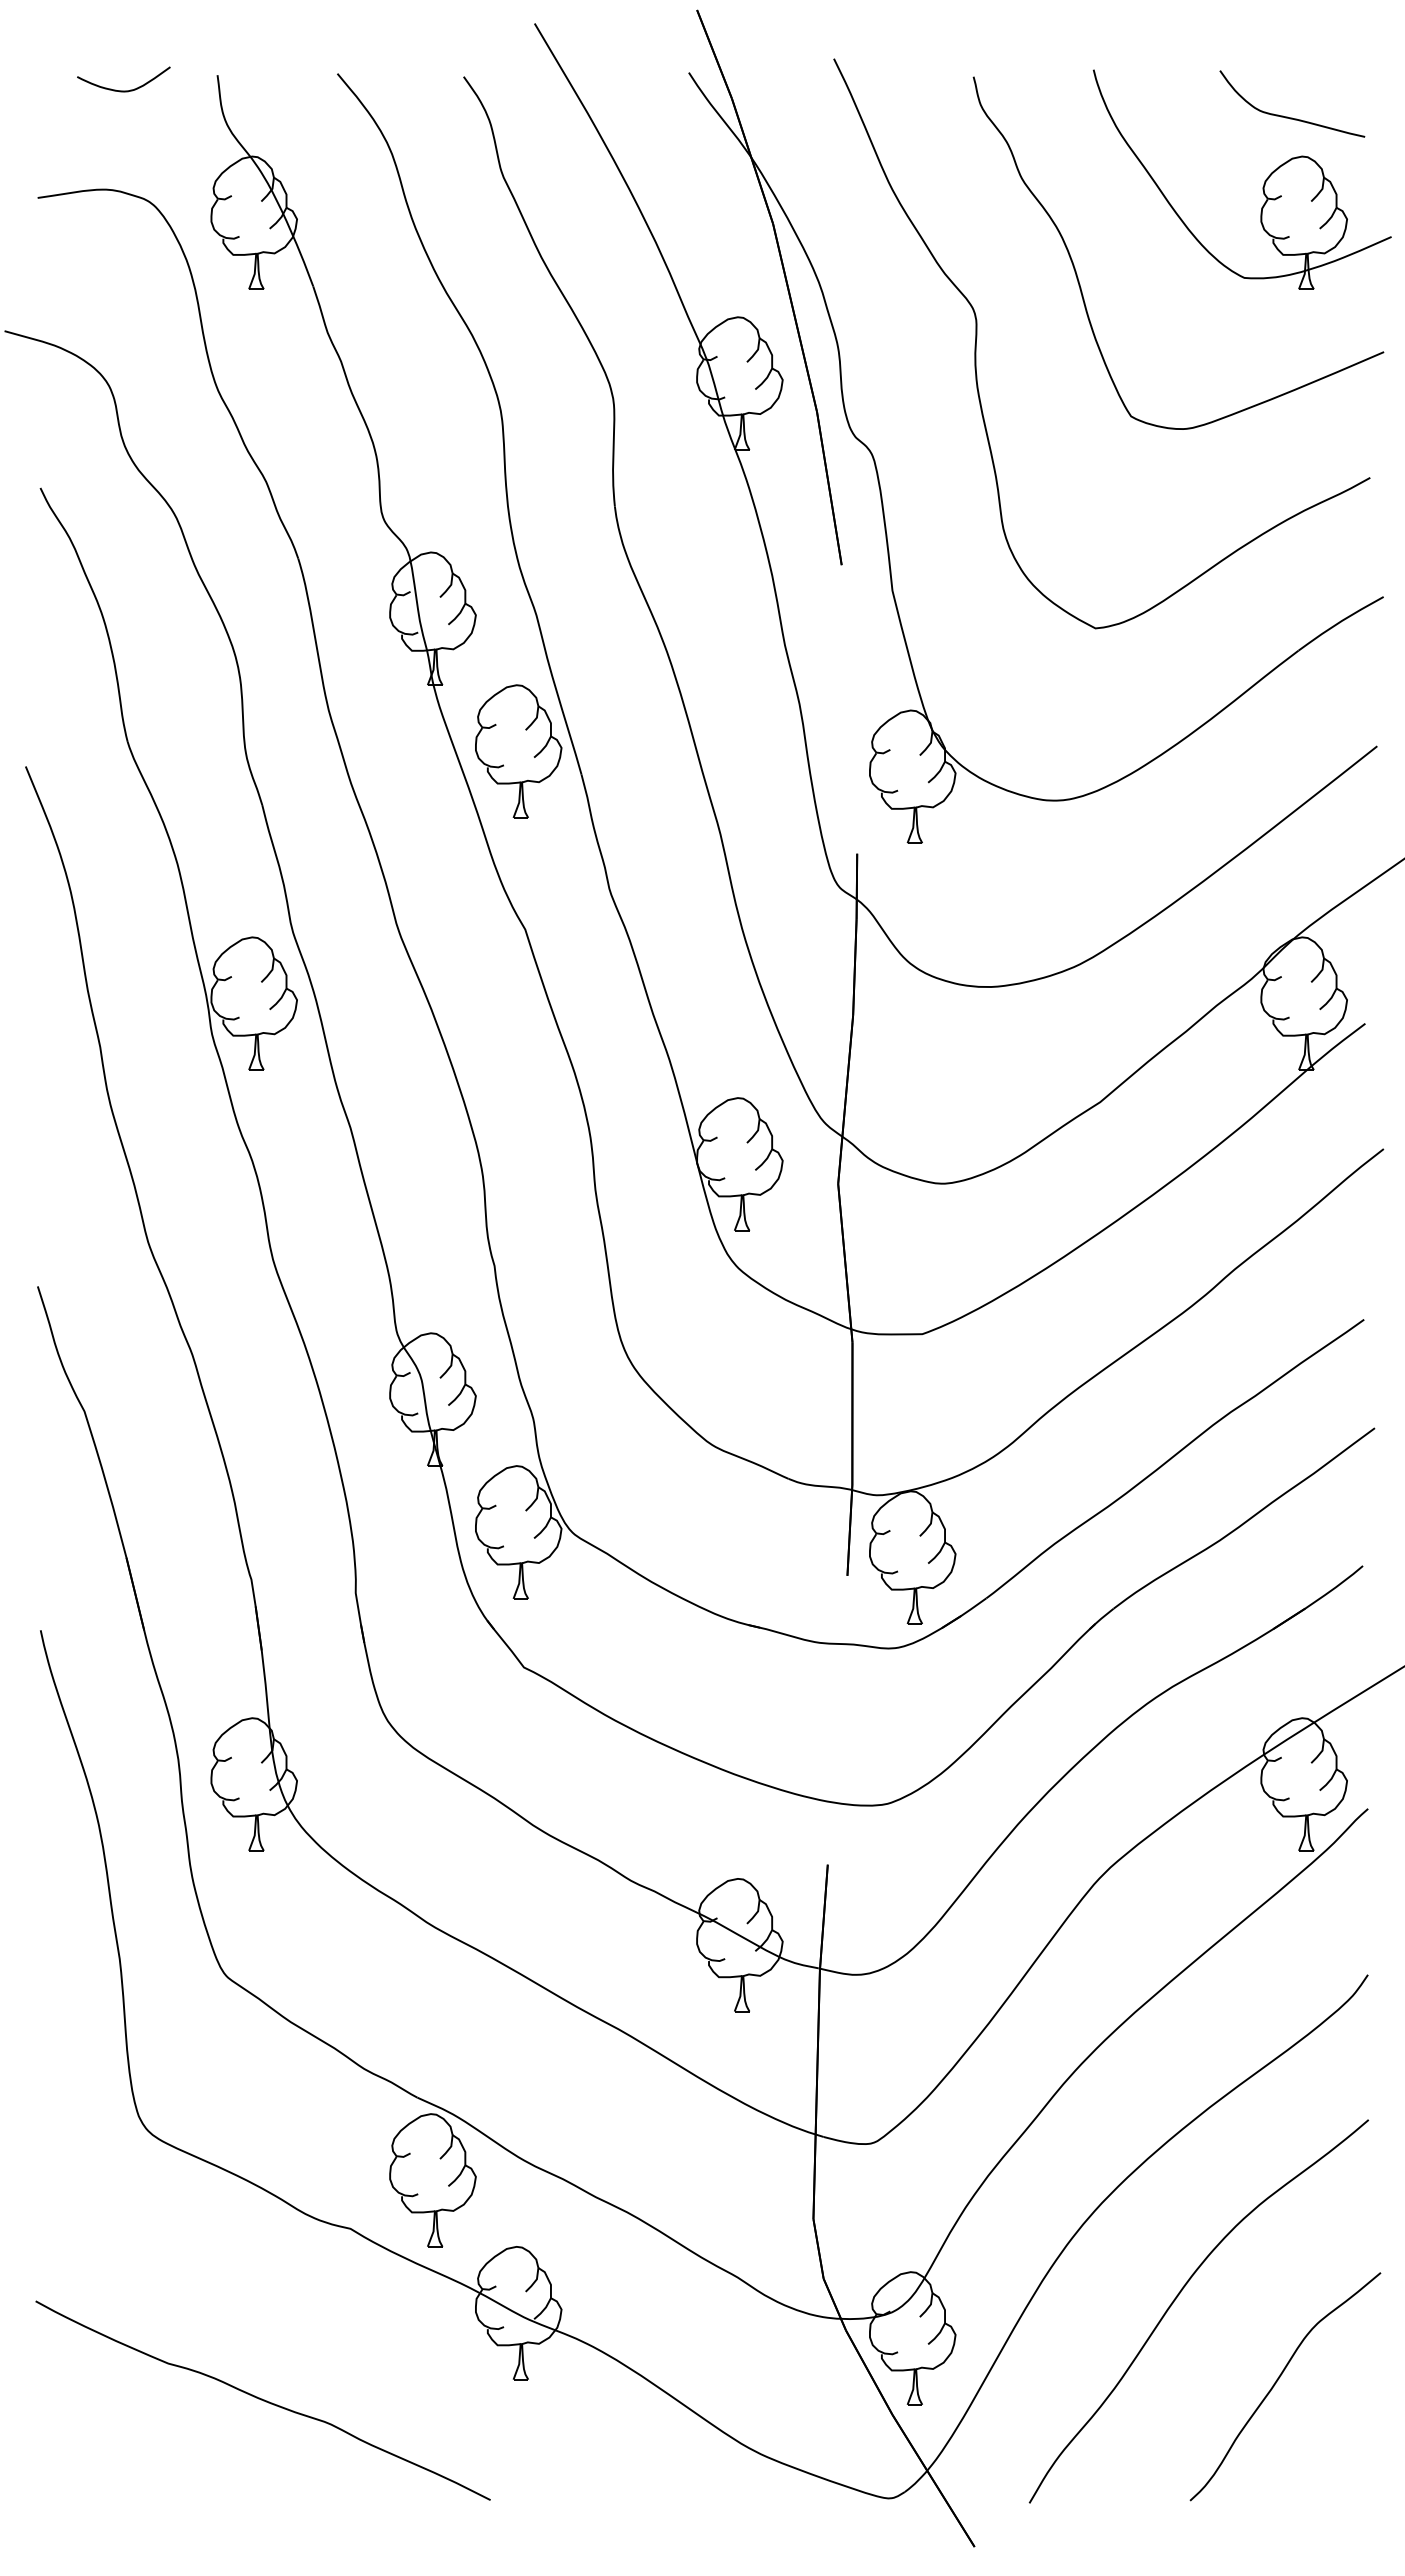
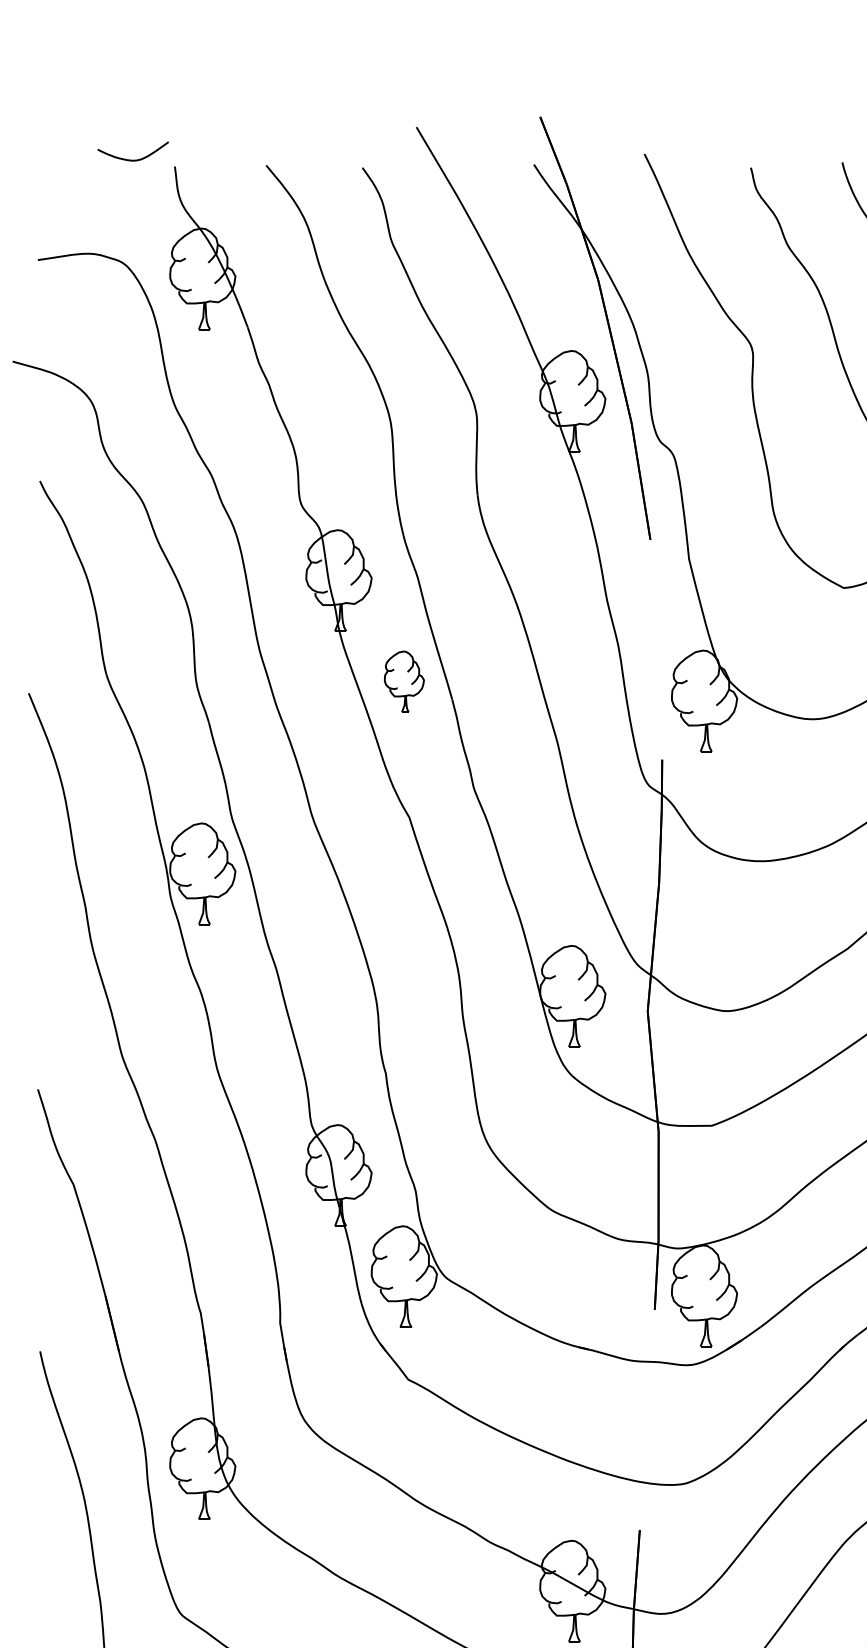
curve: (123, 90) -> (132, 159), moved
part: (518, 751) -> (404, 681), size x0.6

